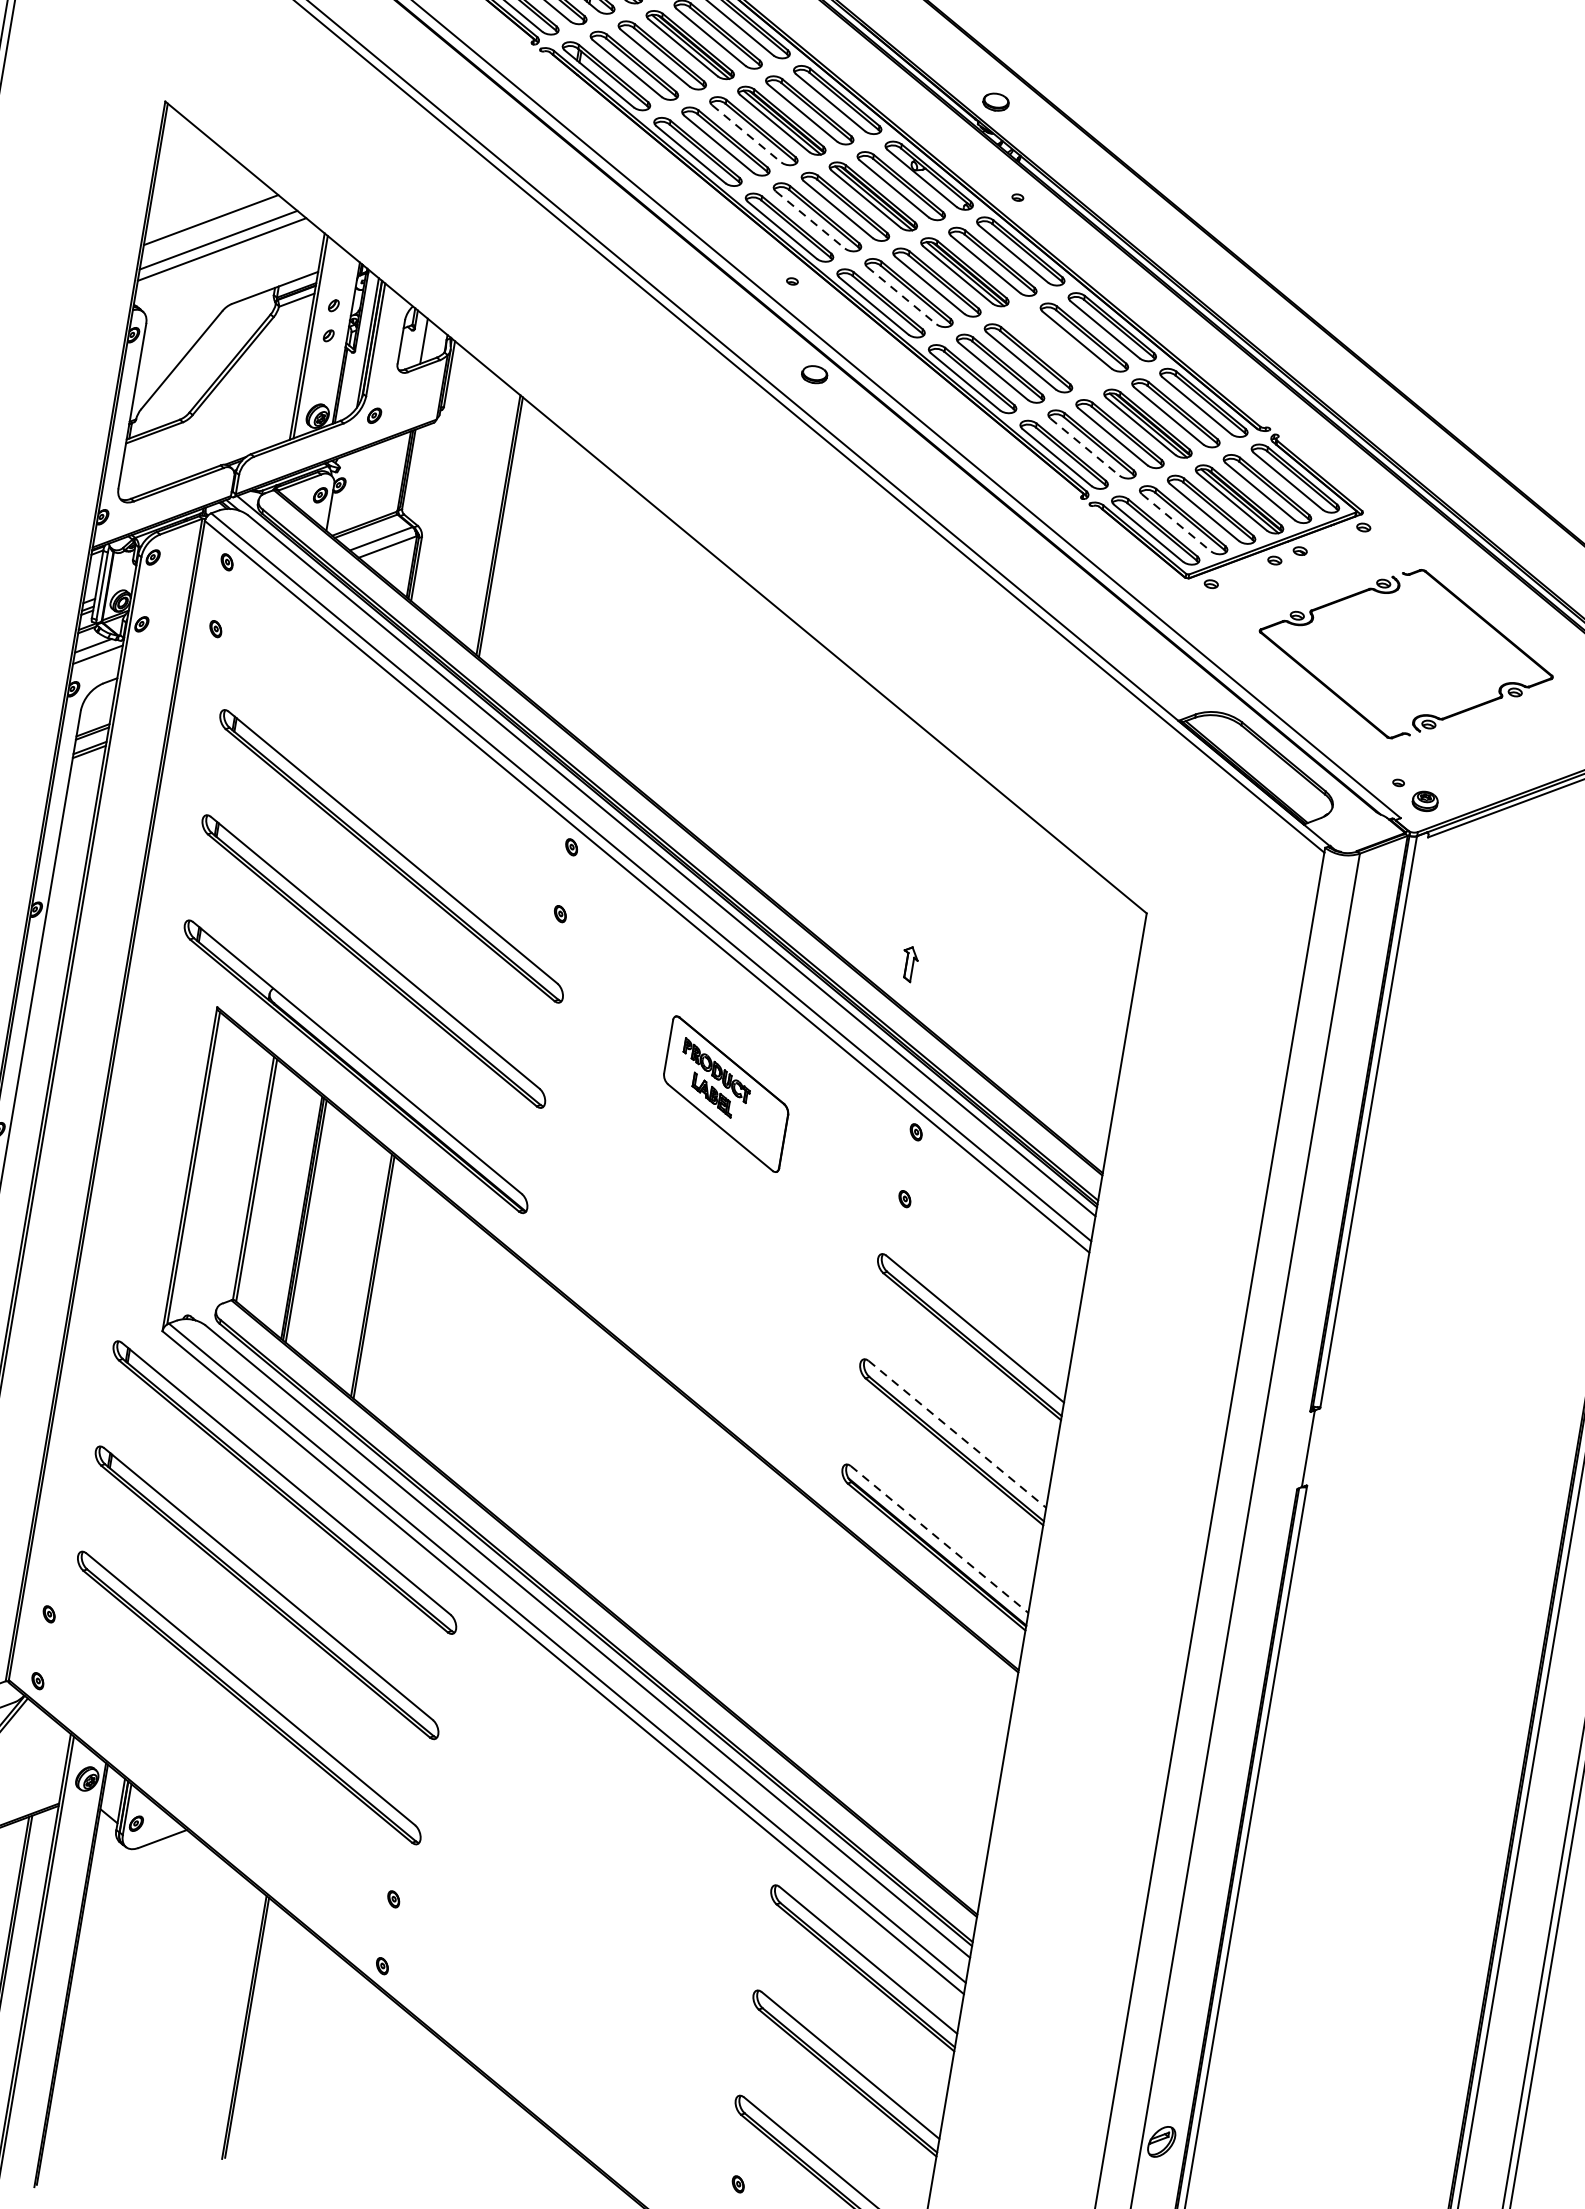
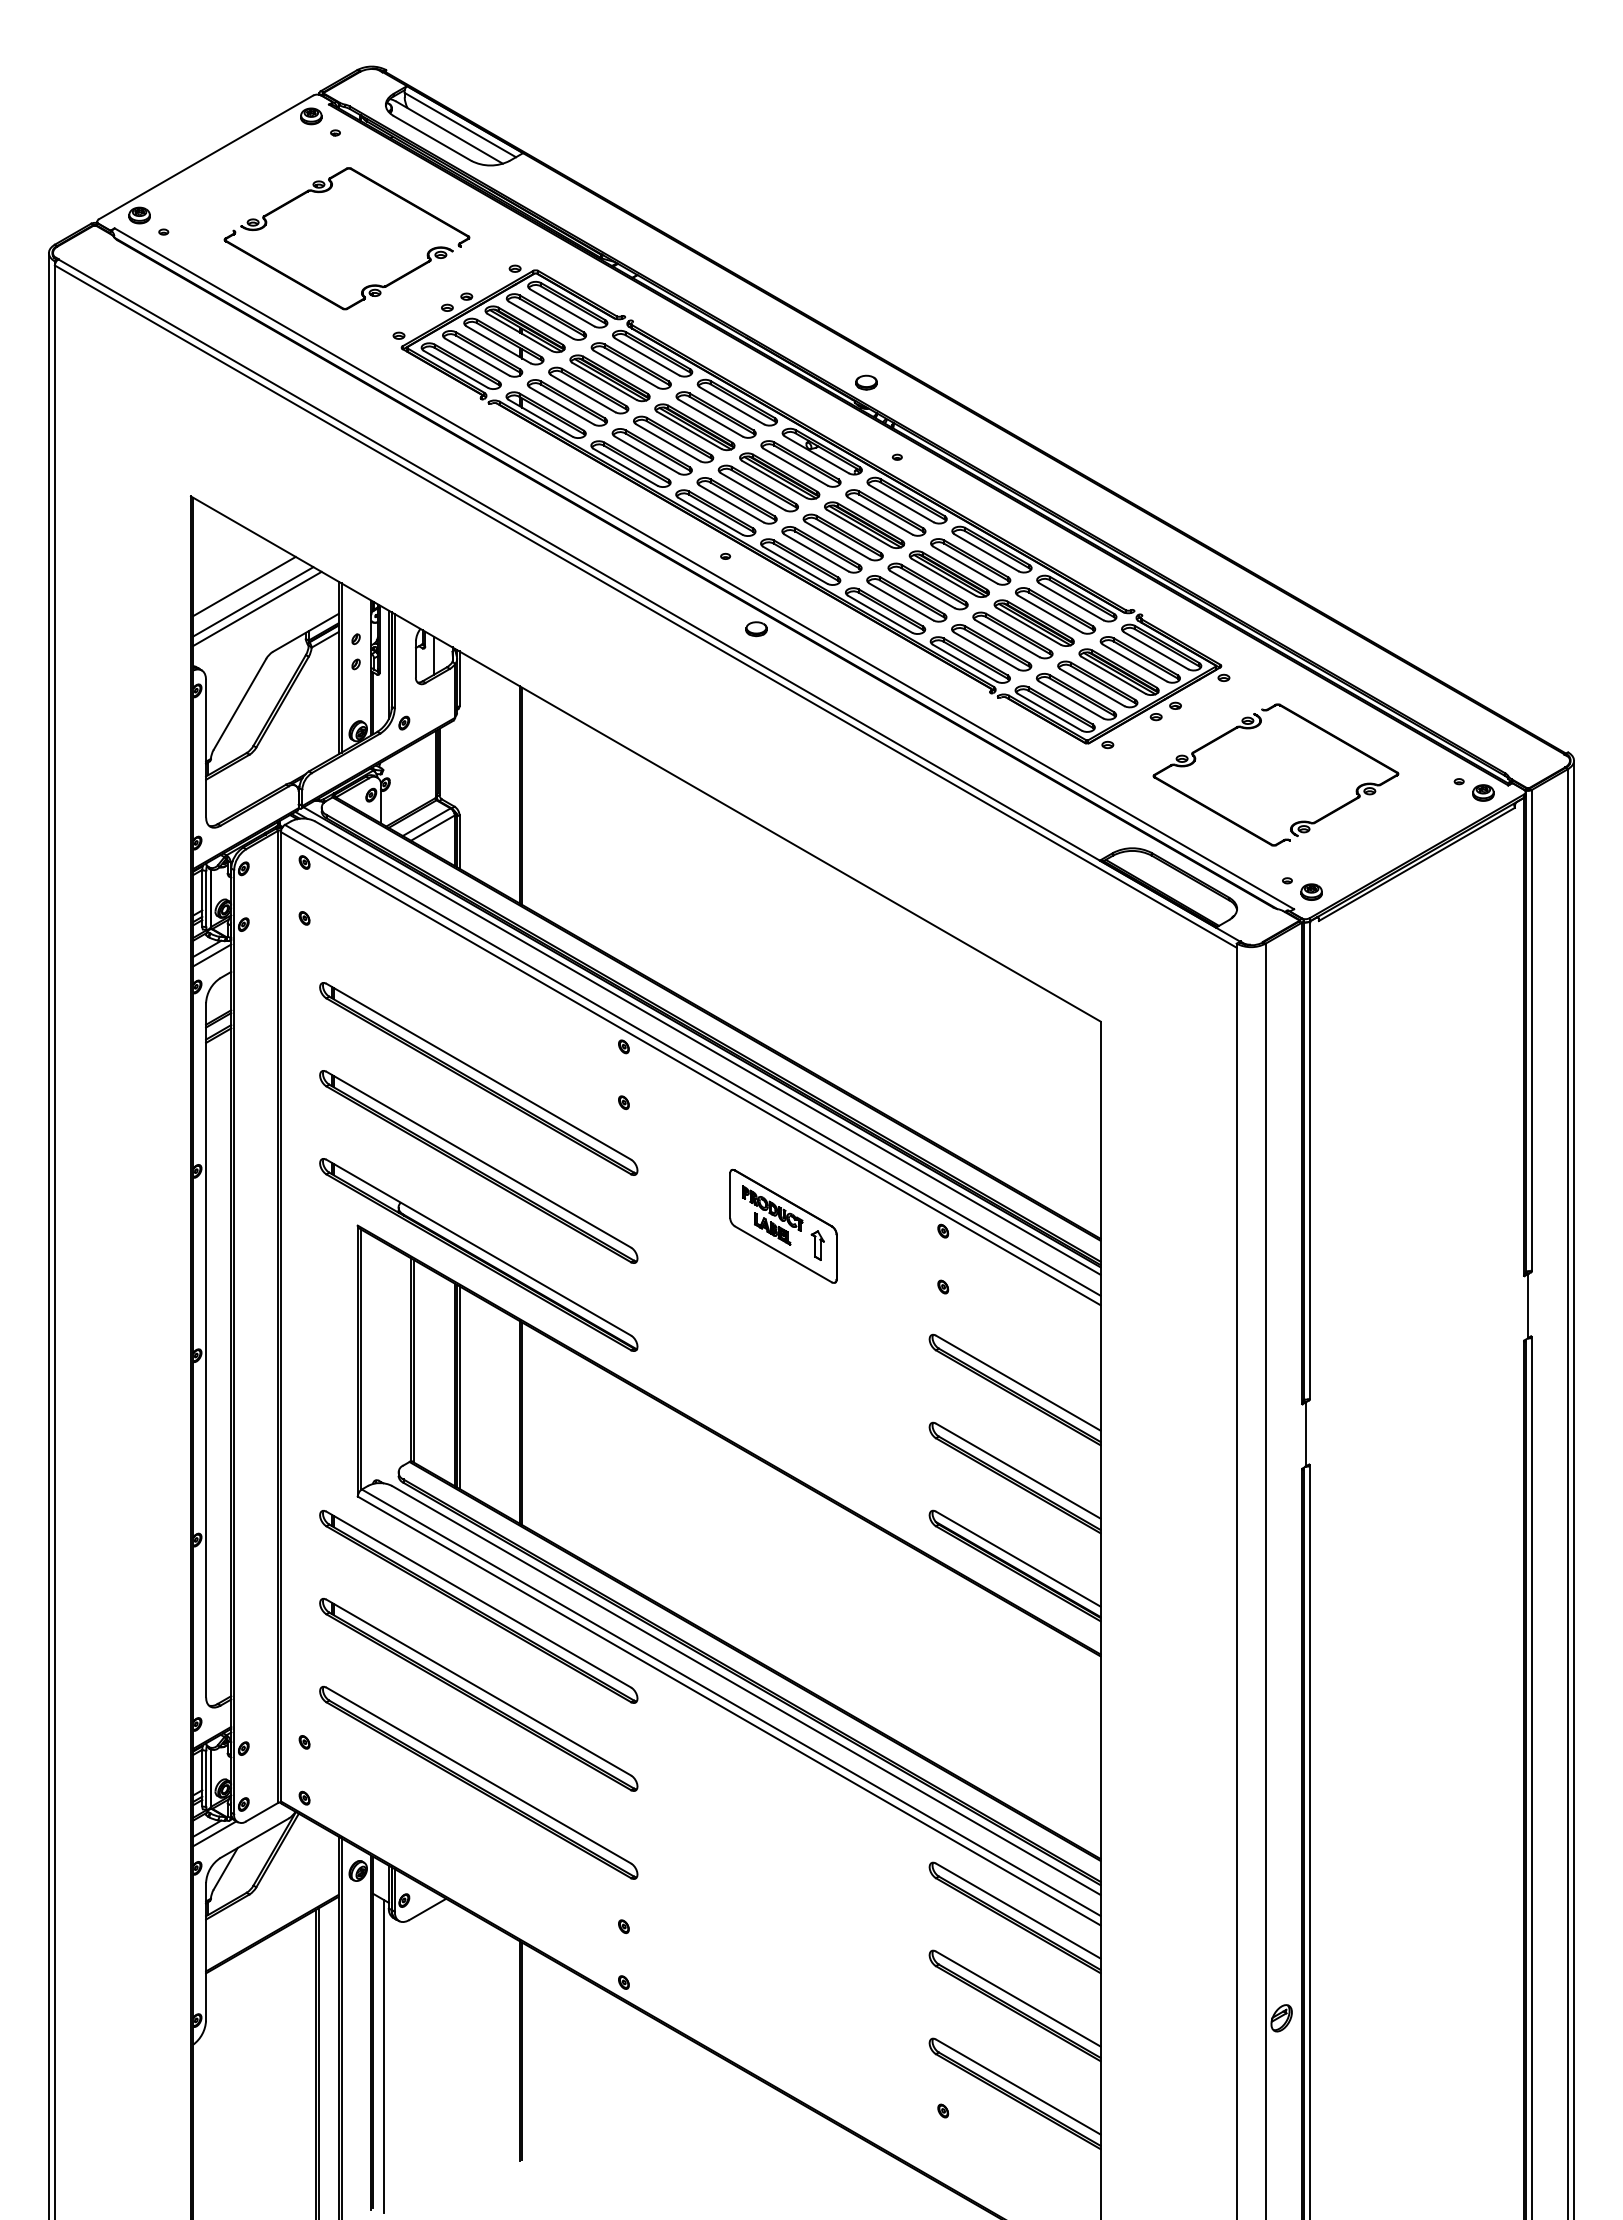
line: (747, 133) -> (668, 442), dashed -> solid
line: (811, 220) -> (732, 504), dashed -> solid
line: (901, 296) -> (816, 553), dashed -> solid
part: (1055, 346) -> (948, 573), added
line: (1085, 447) -> (986, 651), dashed -> solid
line: (1176, 523) -> (1071, 700), dashed -> solid
part: (909, 964) -> (817, 1245), moved
line: (957, 1434) -> (1018, 1471), dashed -> solid
line: (939, 1540) -> (1018, 1559), dashed -> solid
line: (81, 2006) -> (384, 2056), added

